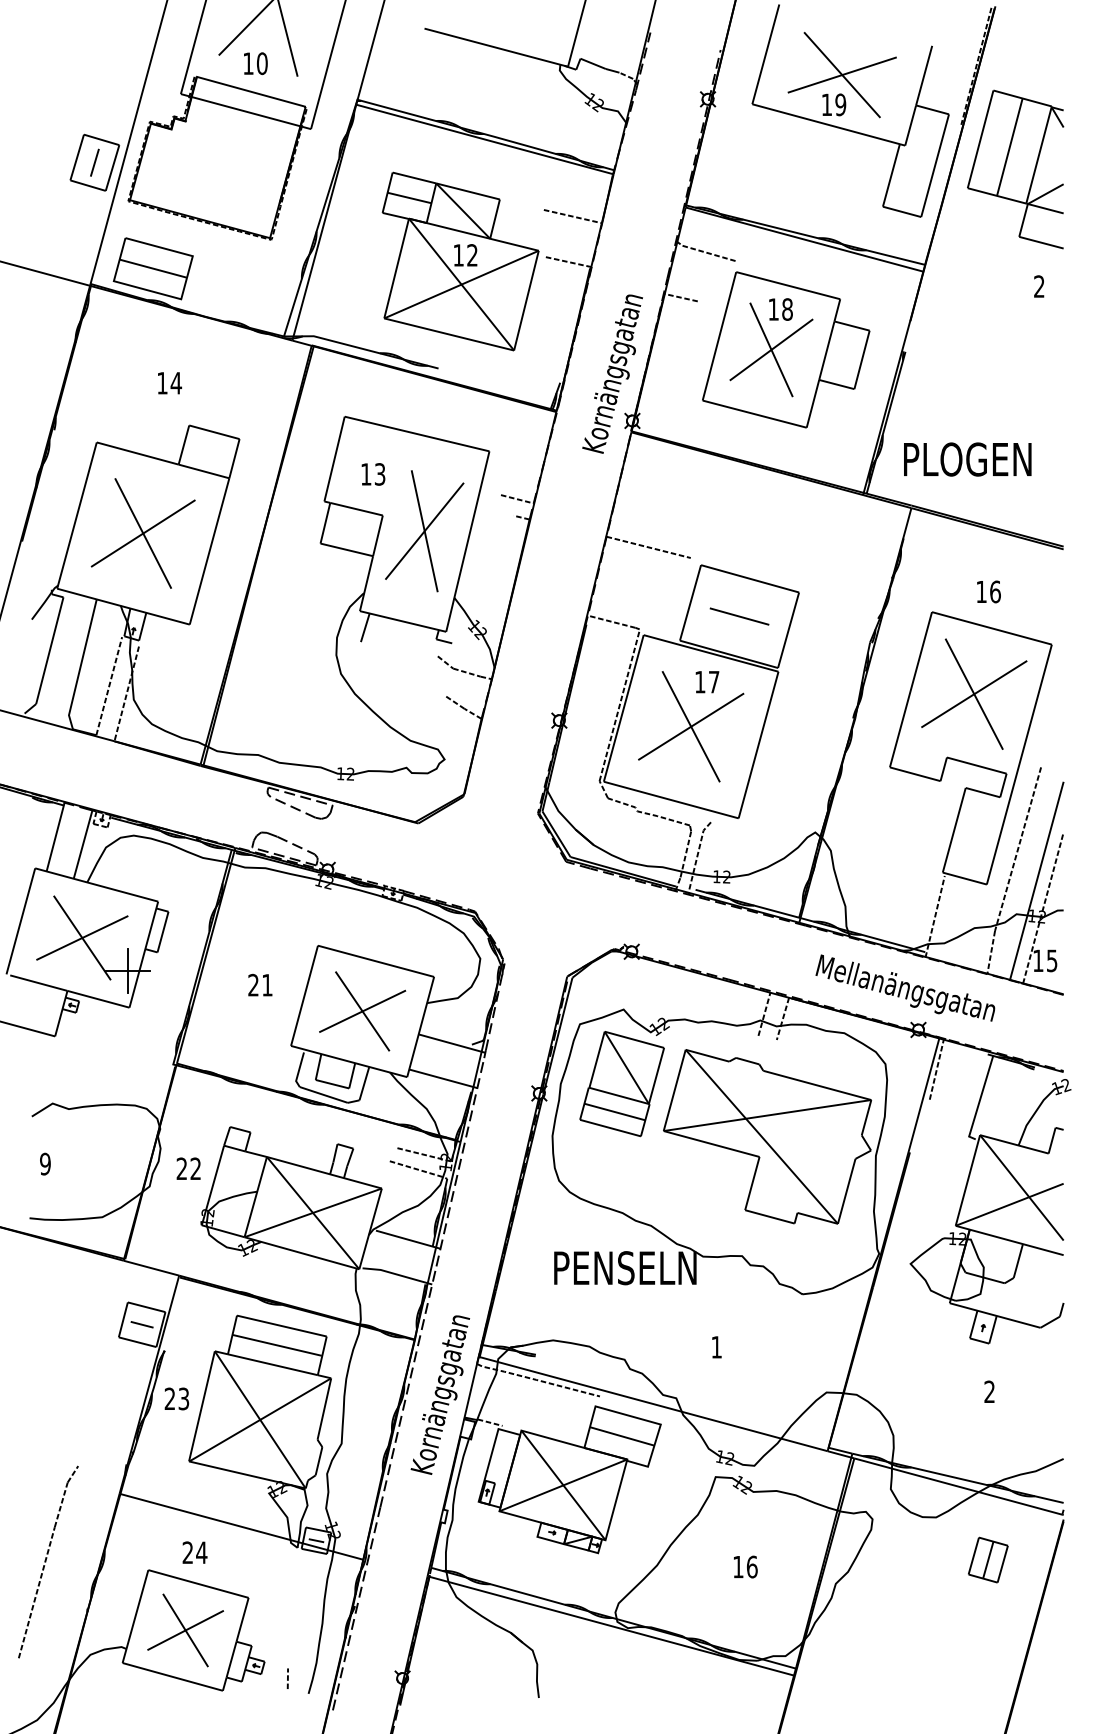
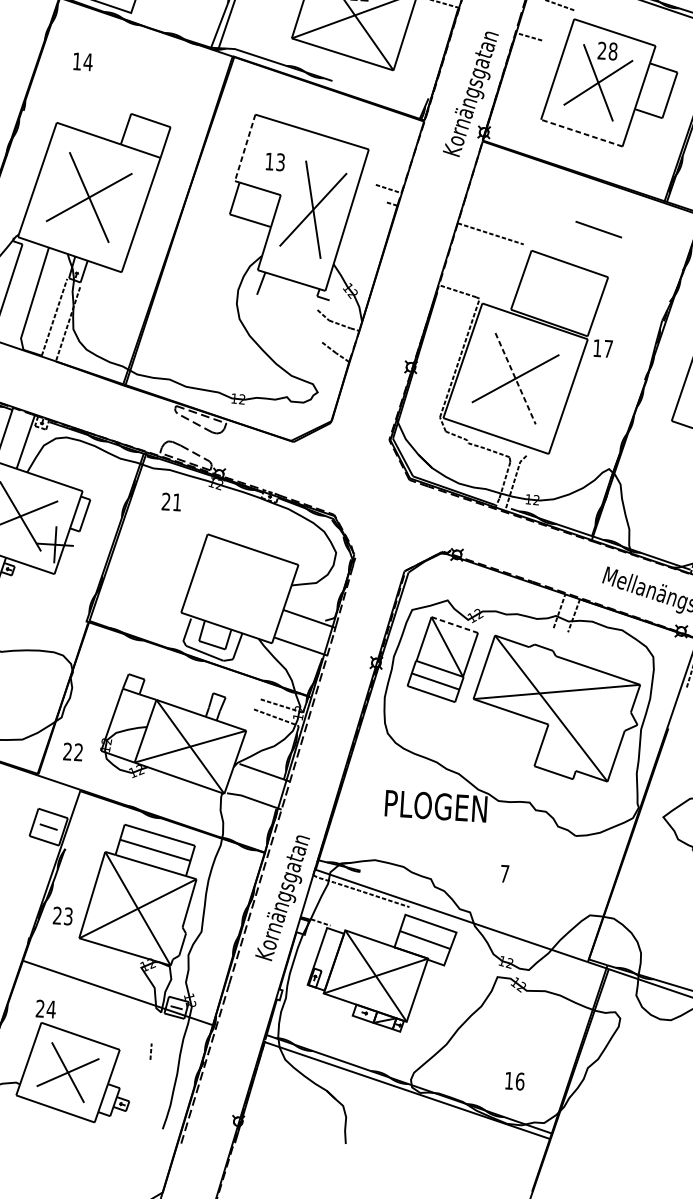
text: (773, 309) -> (602, 50), 18 -> 28
text: (169, 383) -> (82, 62), moved
line: (754, 414) -> (581, 133), solid -> dashed
line: (334, 459) -> (245, 148), solid -> dashed
line: (739, 616) -> (598, 229), moved
text: (707, 682) -> (603, 348), moved
line: (691, 726) -> (515, 378), solid -> dashed
text: (260, 984) -> (171, 501), moved
part: (362, 1011) -> (239, 588), removed
line: (634, 1039) -> (454, 624), solid -> dashed
text: (188, 1168) -> (72, 751), moved
text: (625, 1268) -> (436, 806), PENSELN -> PLOGEN
text: (716, 1347) -> (504, 874), 1 -> 7
text: (176, 1398) -> (62, 915), moved
text: (194, 1552) -> (45, 1008), moved
text: (745, 1566) -> (514, 1080), moved
line: (287, 1678) -> (150, 1051), moved

